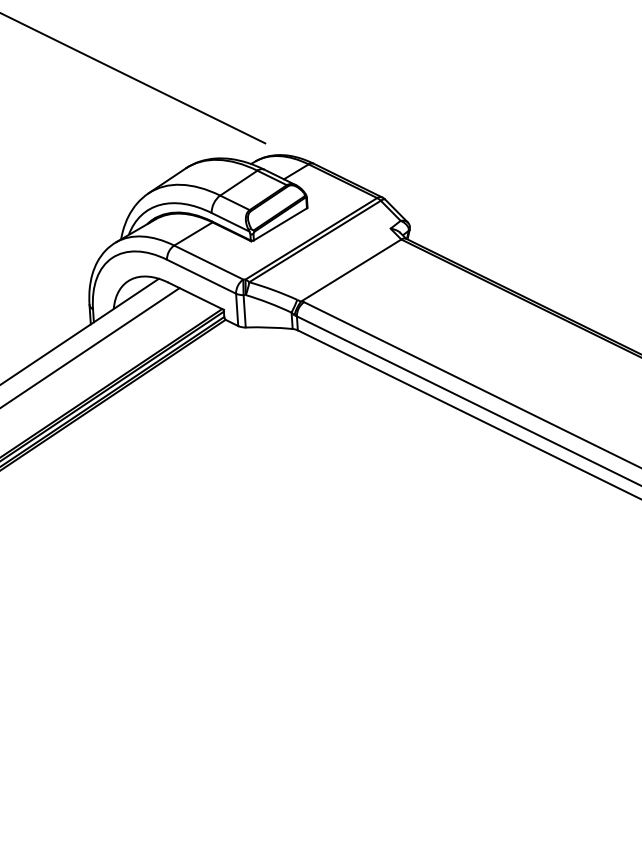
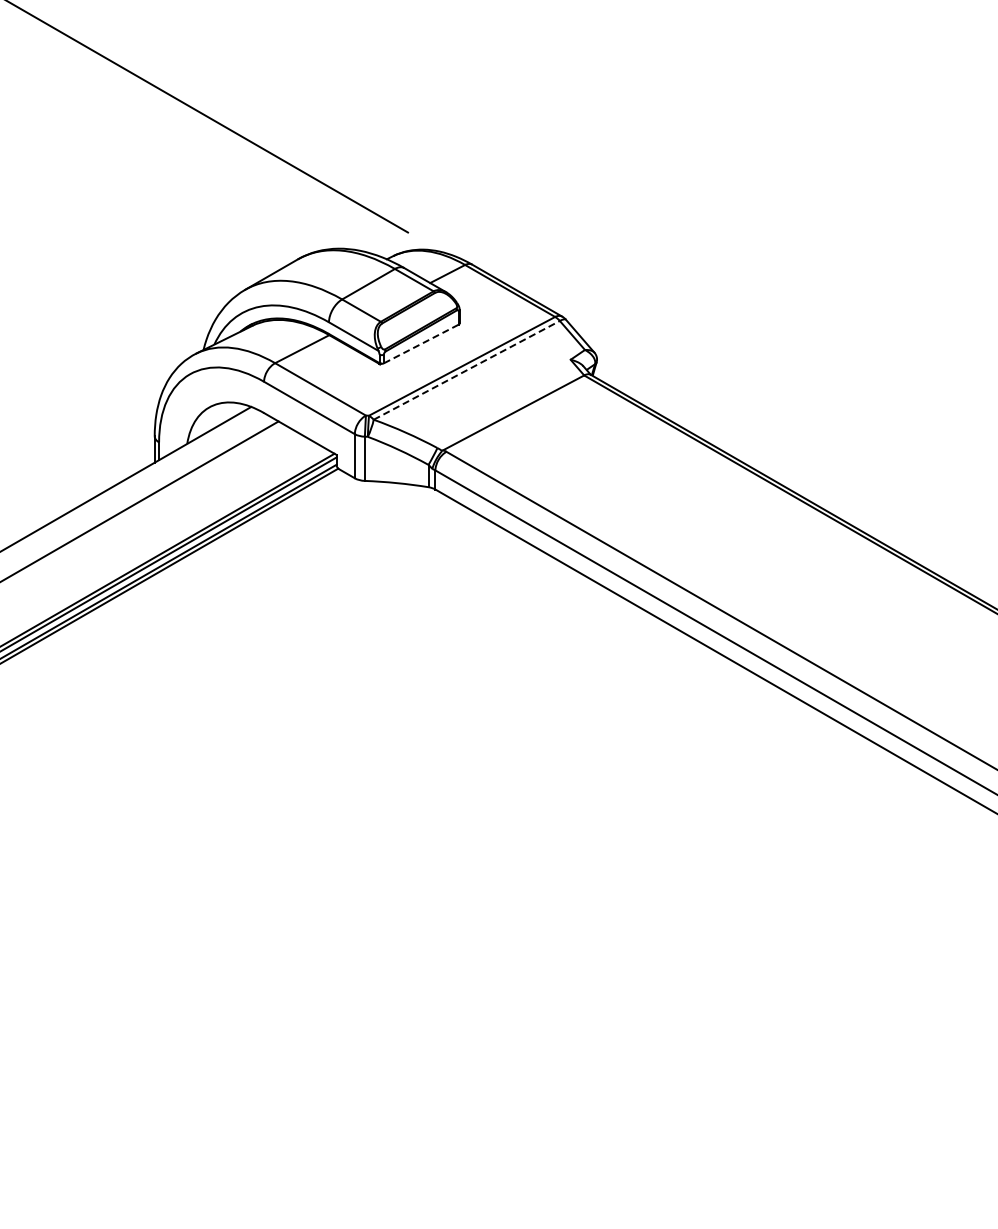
line: (280, 224) -> (421, 343), solid -> dashed
line: (315, 241) -> (467, 370), solid -> dashed

